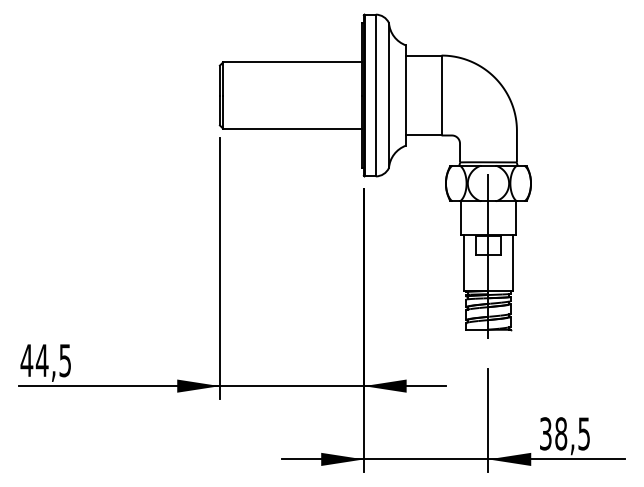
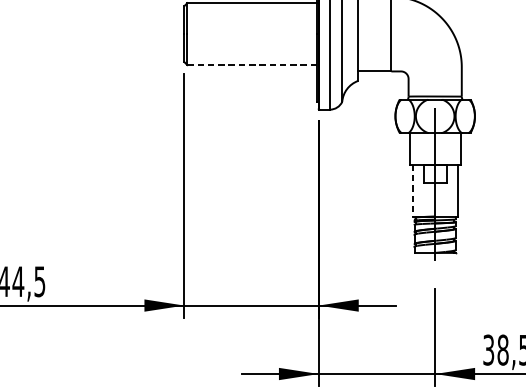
line: (292, 128) -> (252, 64), solid -> dashed
line: (464, 263) -> (412, 191), solid -> dashed

